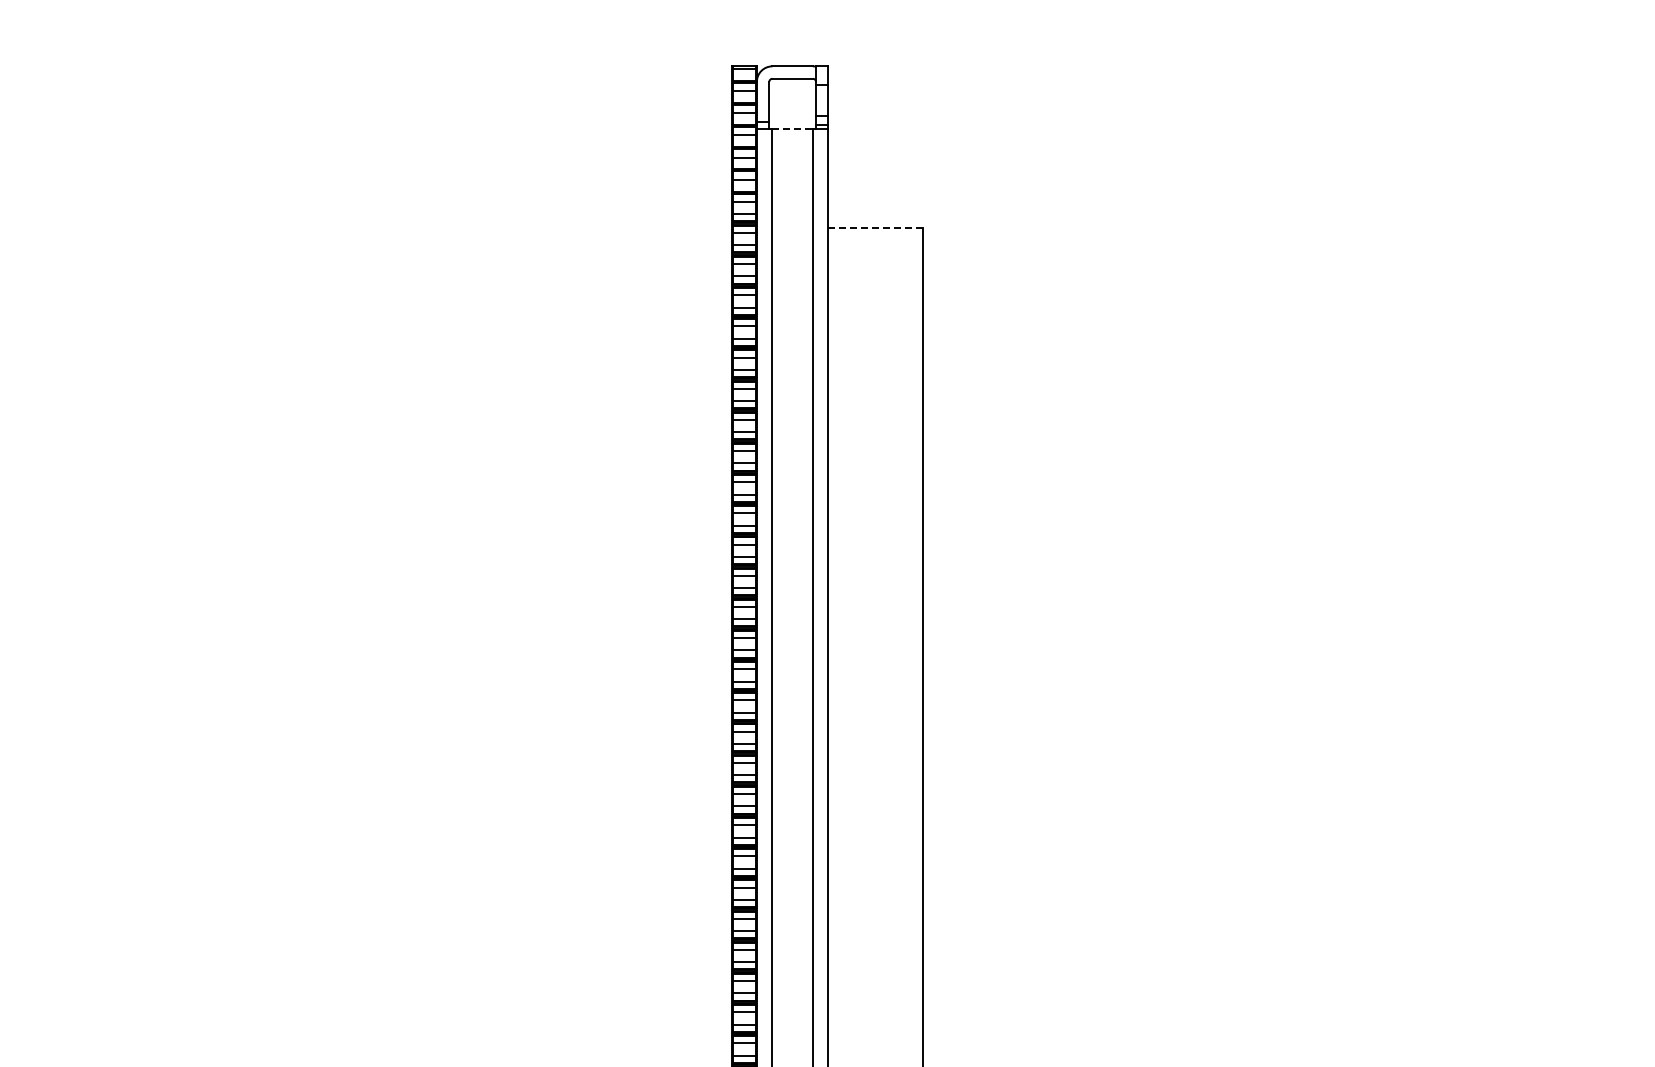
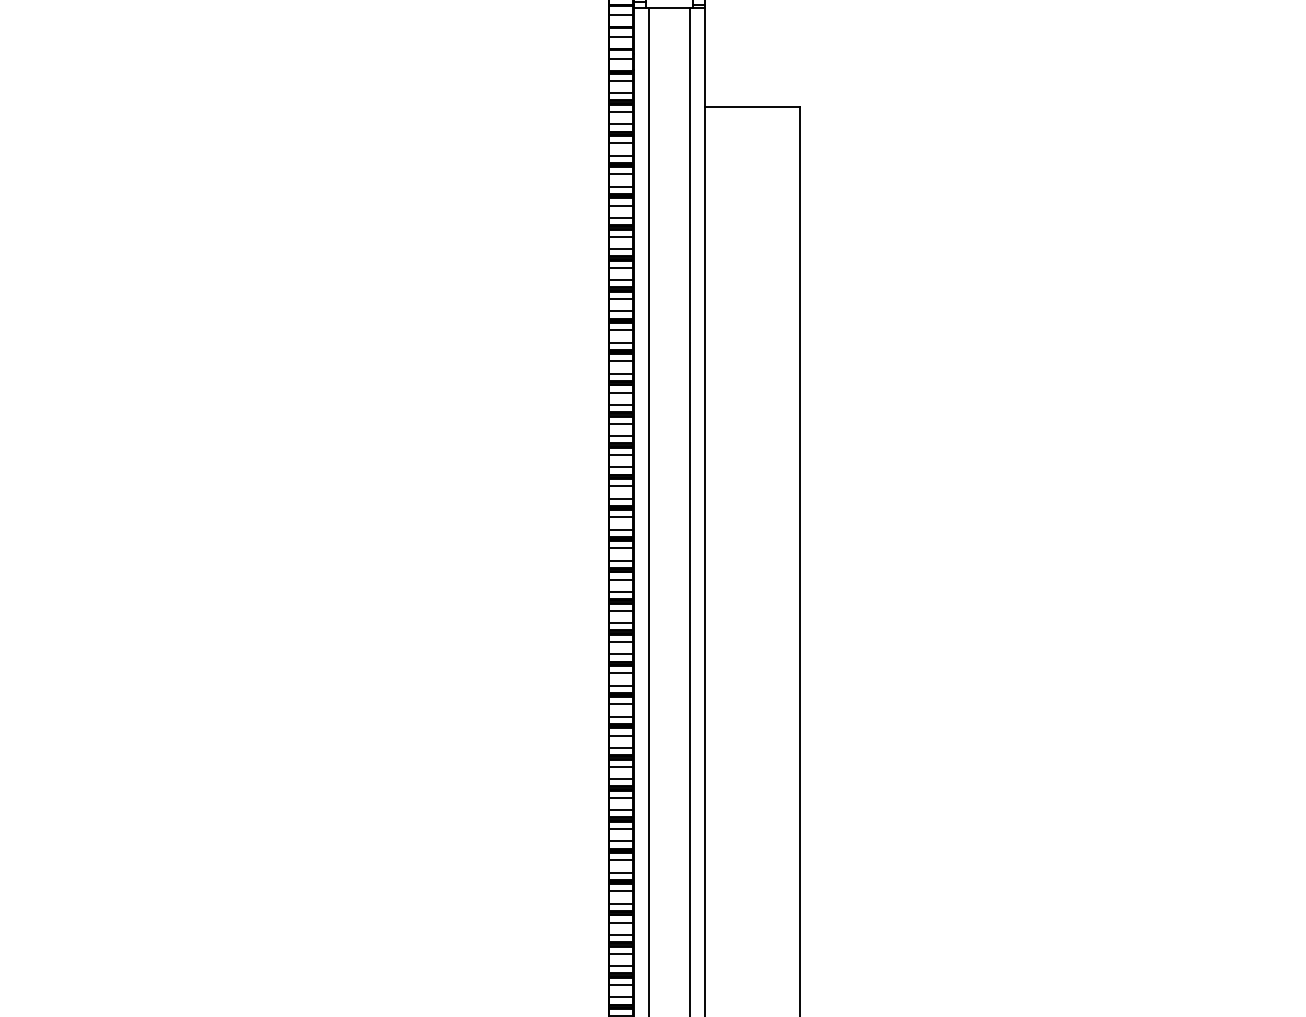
line: (793, 128) -> (670, 7), dashed -> solid
line: (875, 228) -> (752, 107), dashed -> solid

